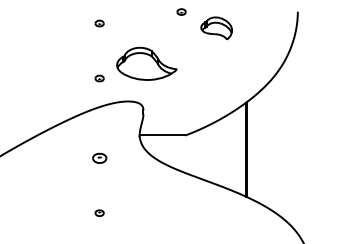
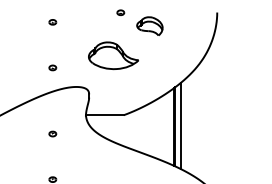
part: (146, 63) -> (113, 55), moved
line: (253, 148) -> (180, 125), added
part: (99, 157) -> (52, 133), size x0.62

